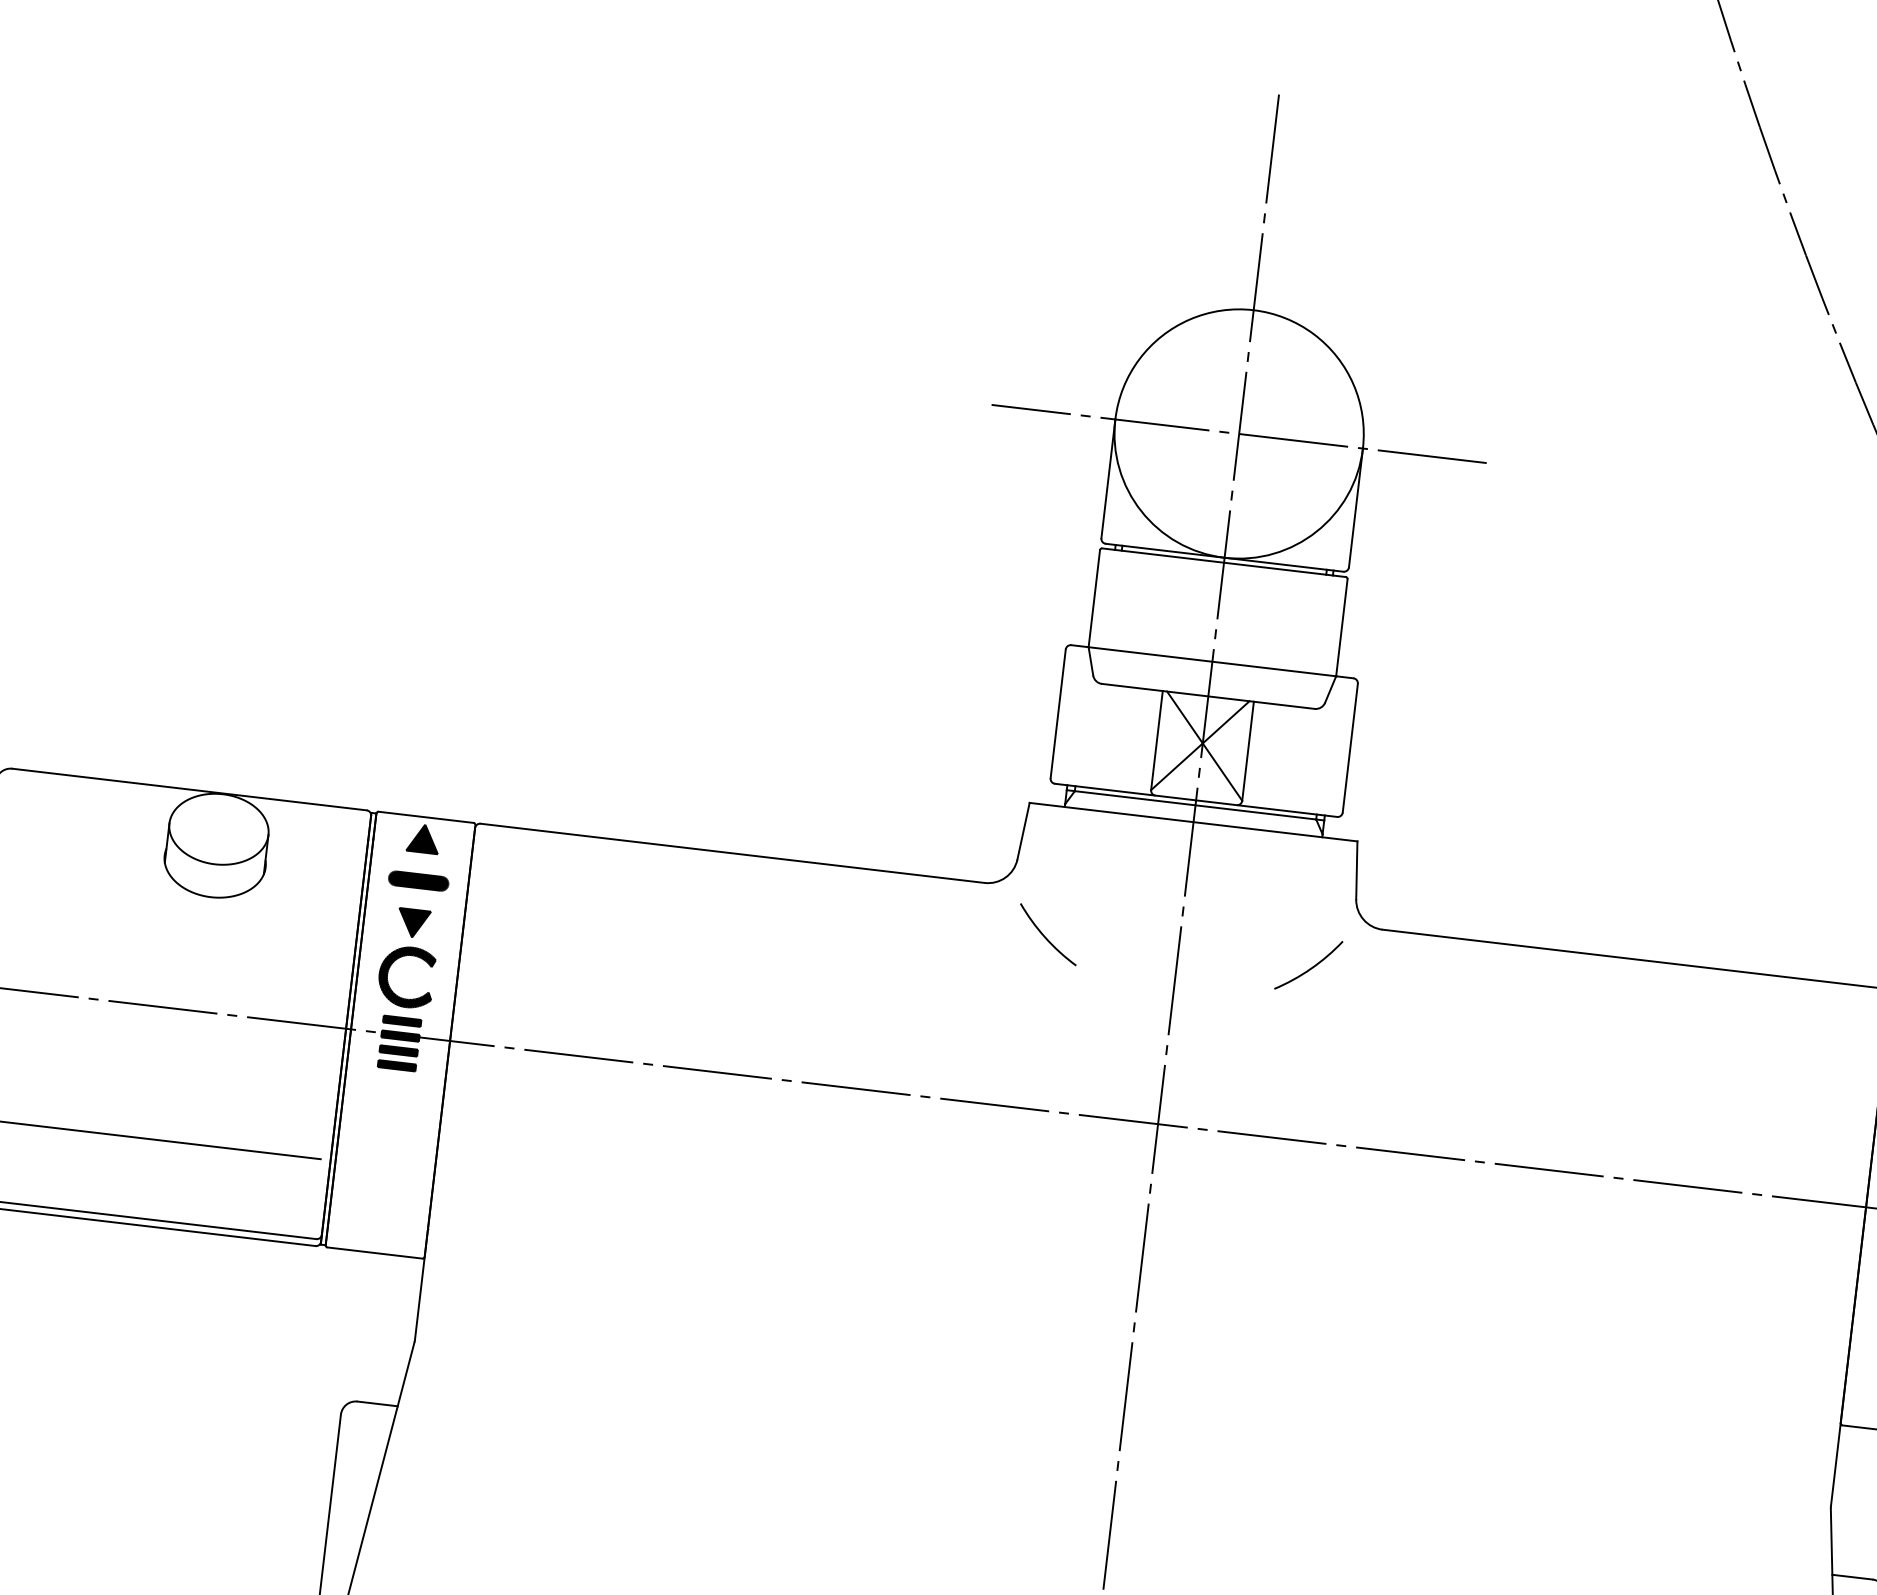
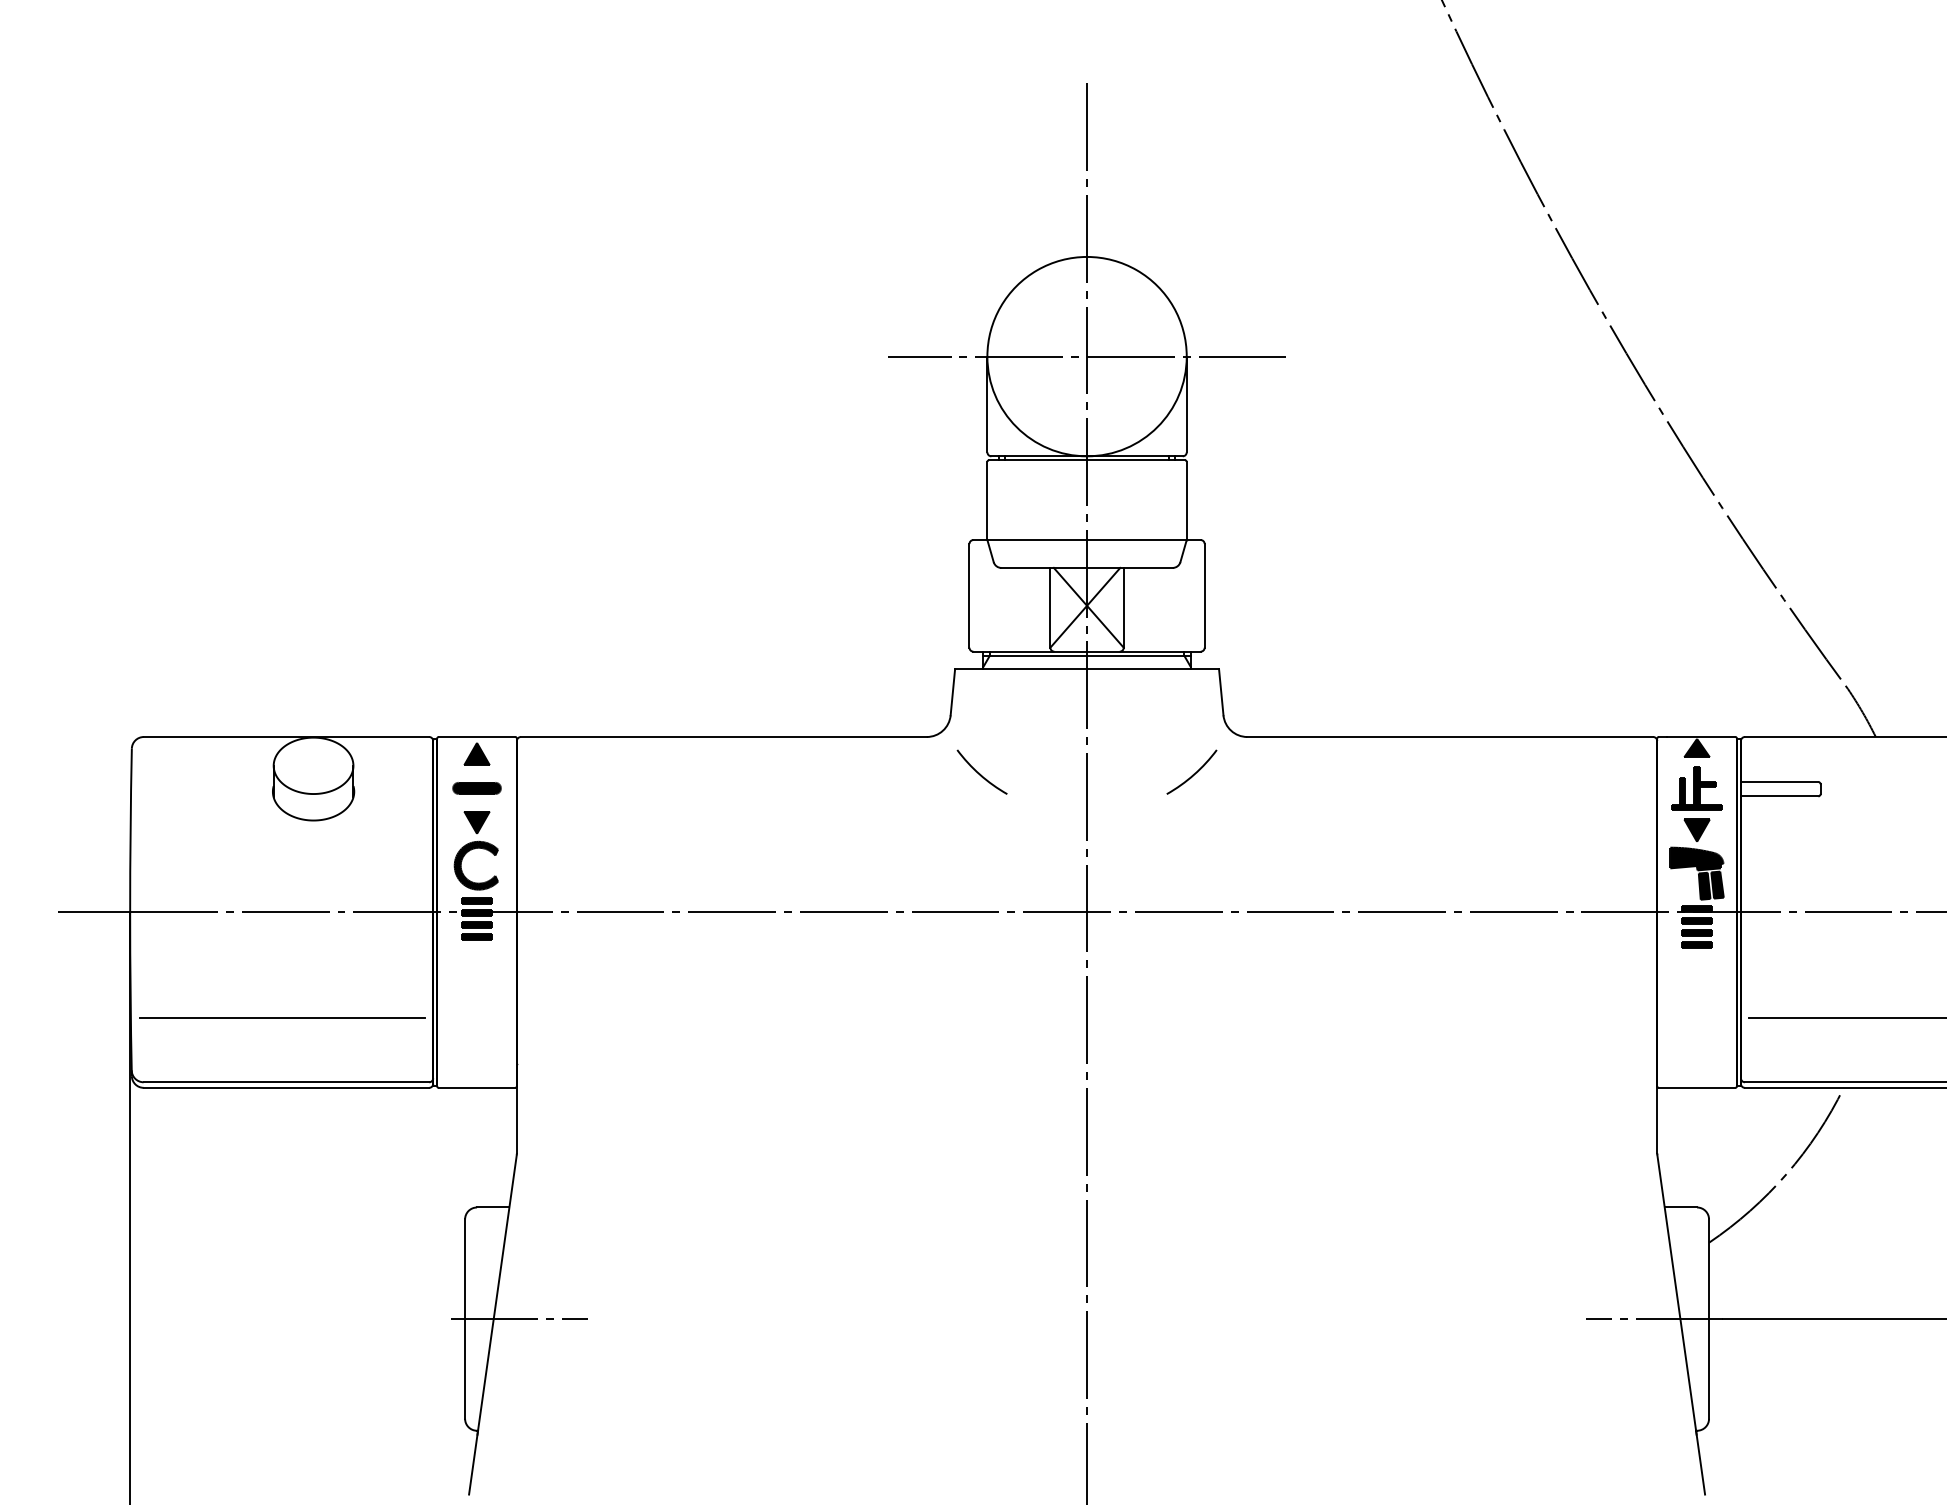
line: (392, 1546) -> (518, 1319), added

